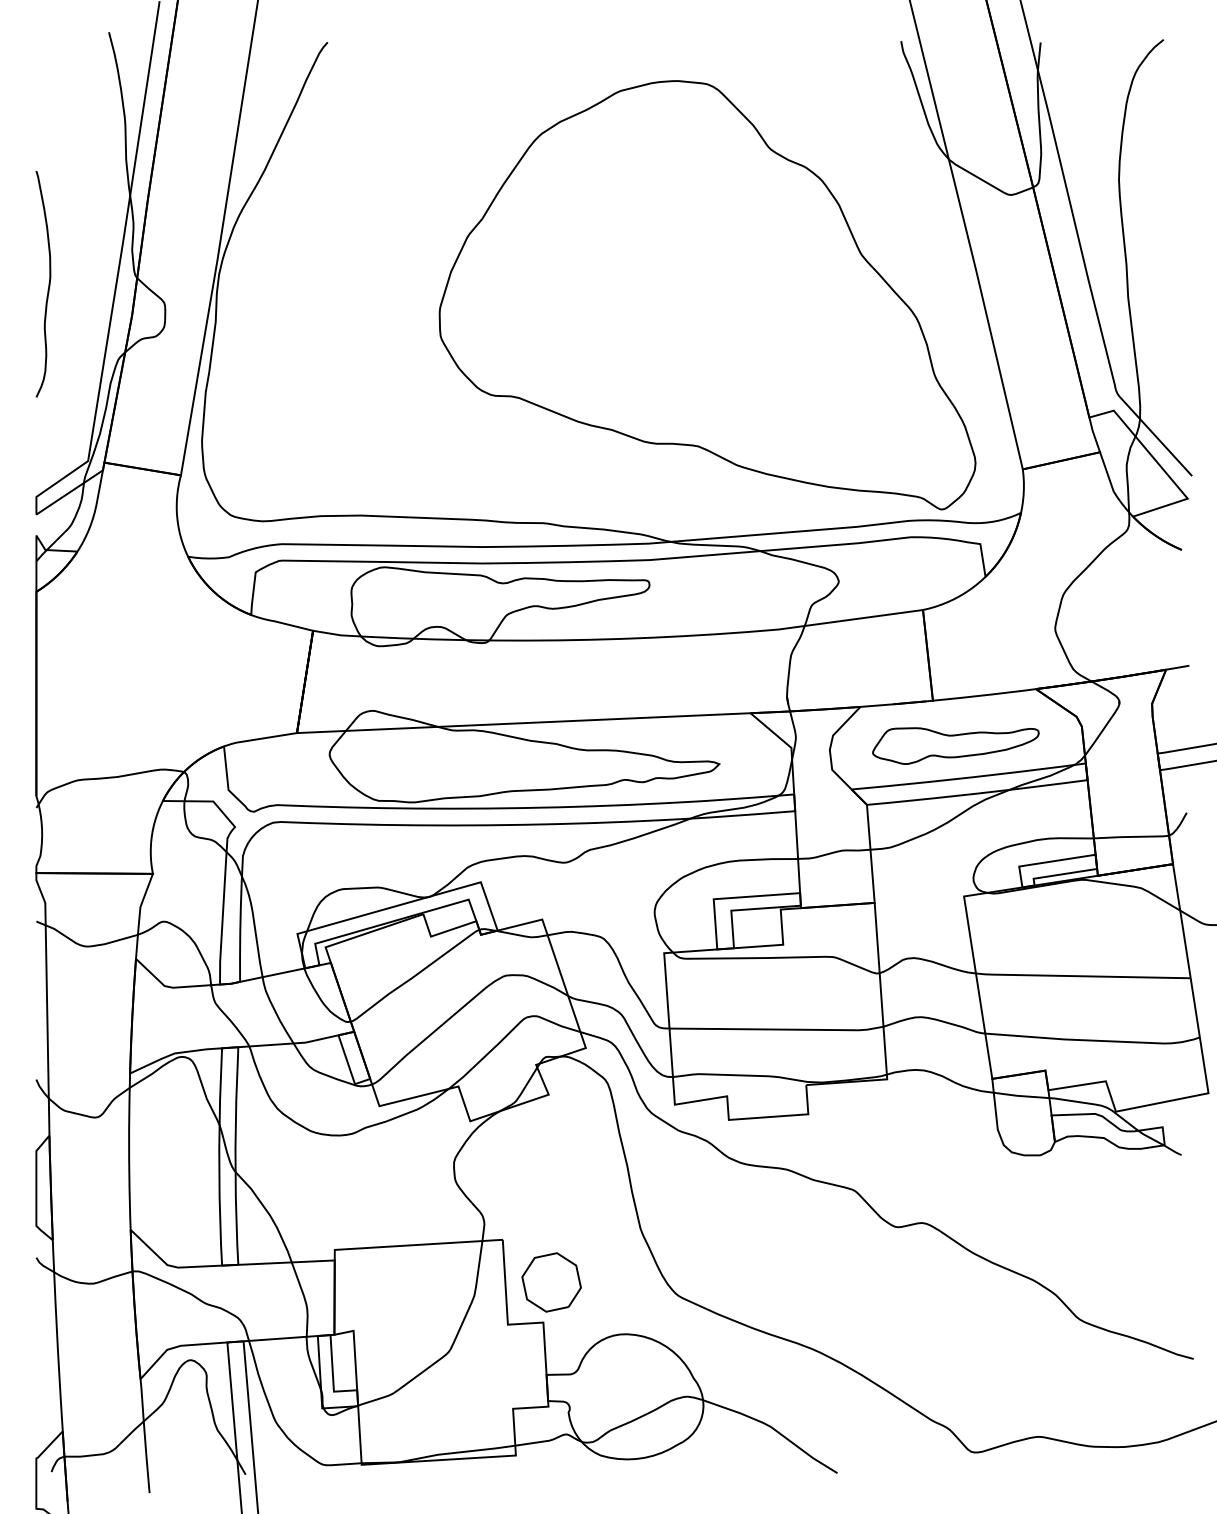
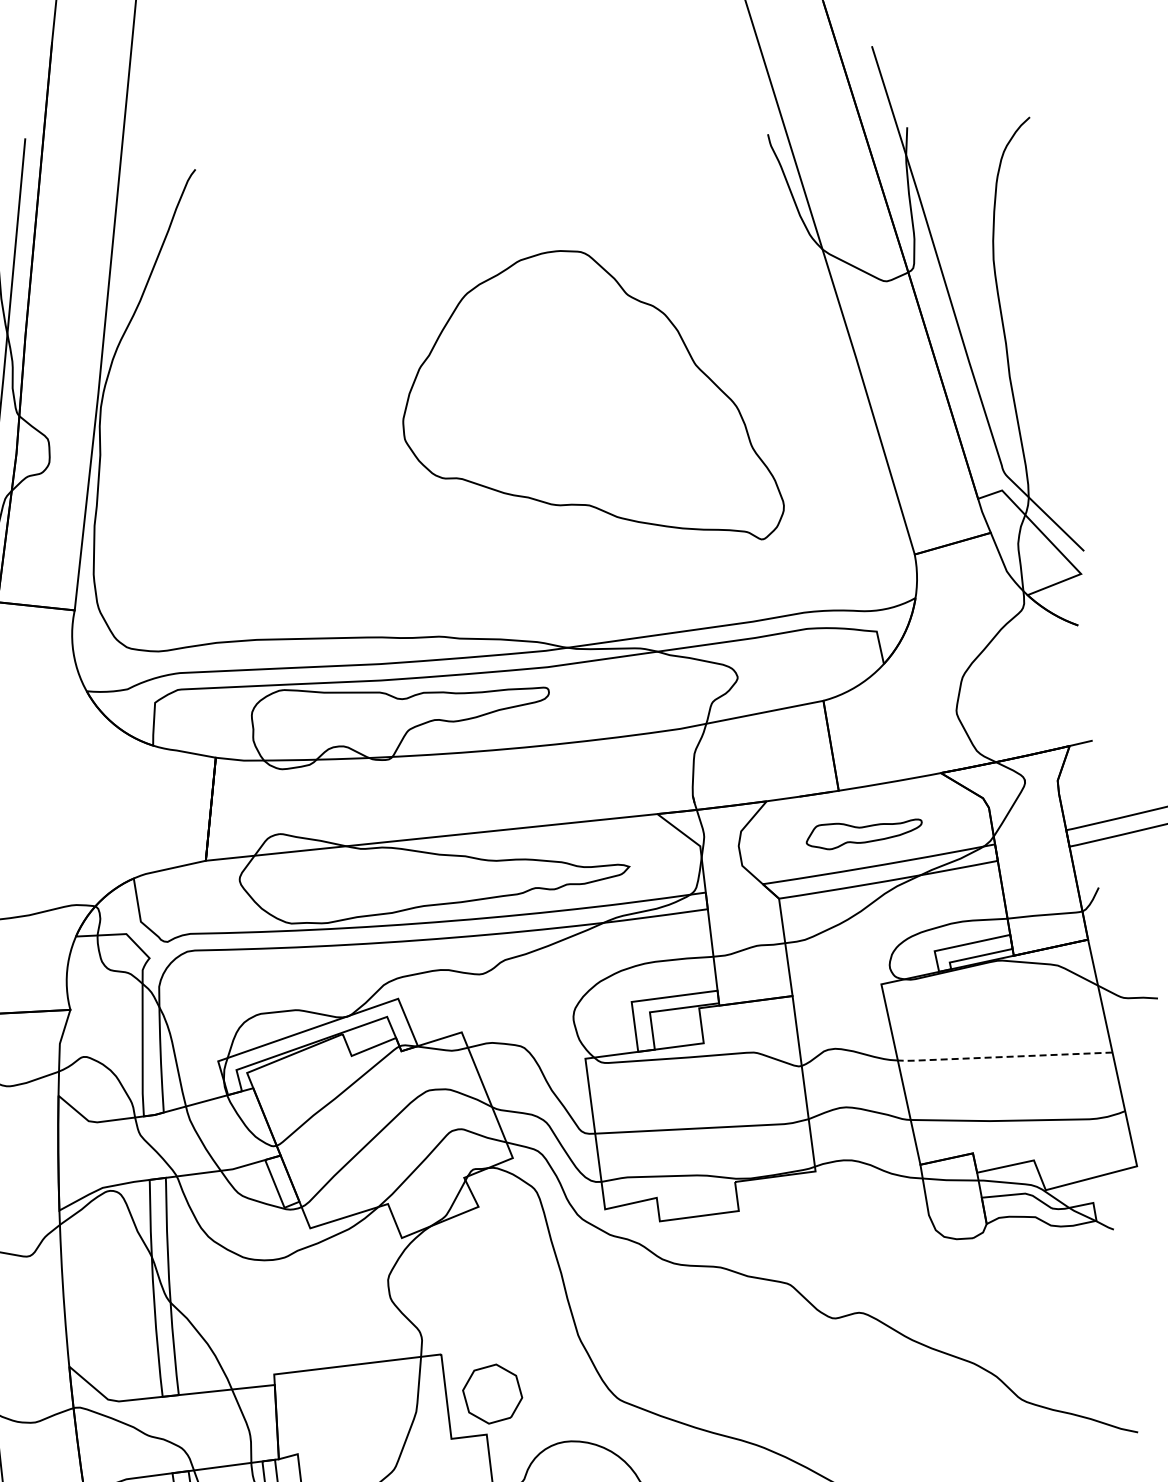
part: (707, 295) -> (589, 399), size x0.7
part: (955, 745) -> (863, 834), size x0.7
line: (1081, 976) -> (1003, 1057), solid -> dashed

